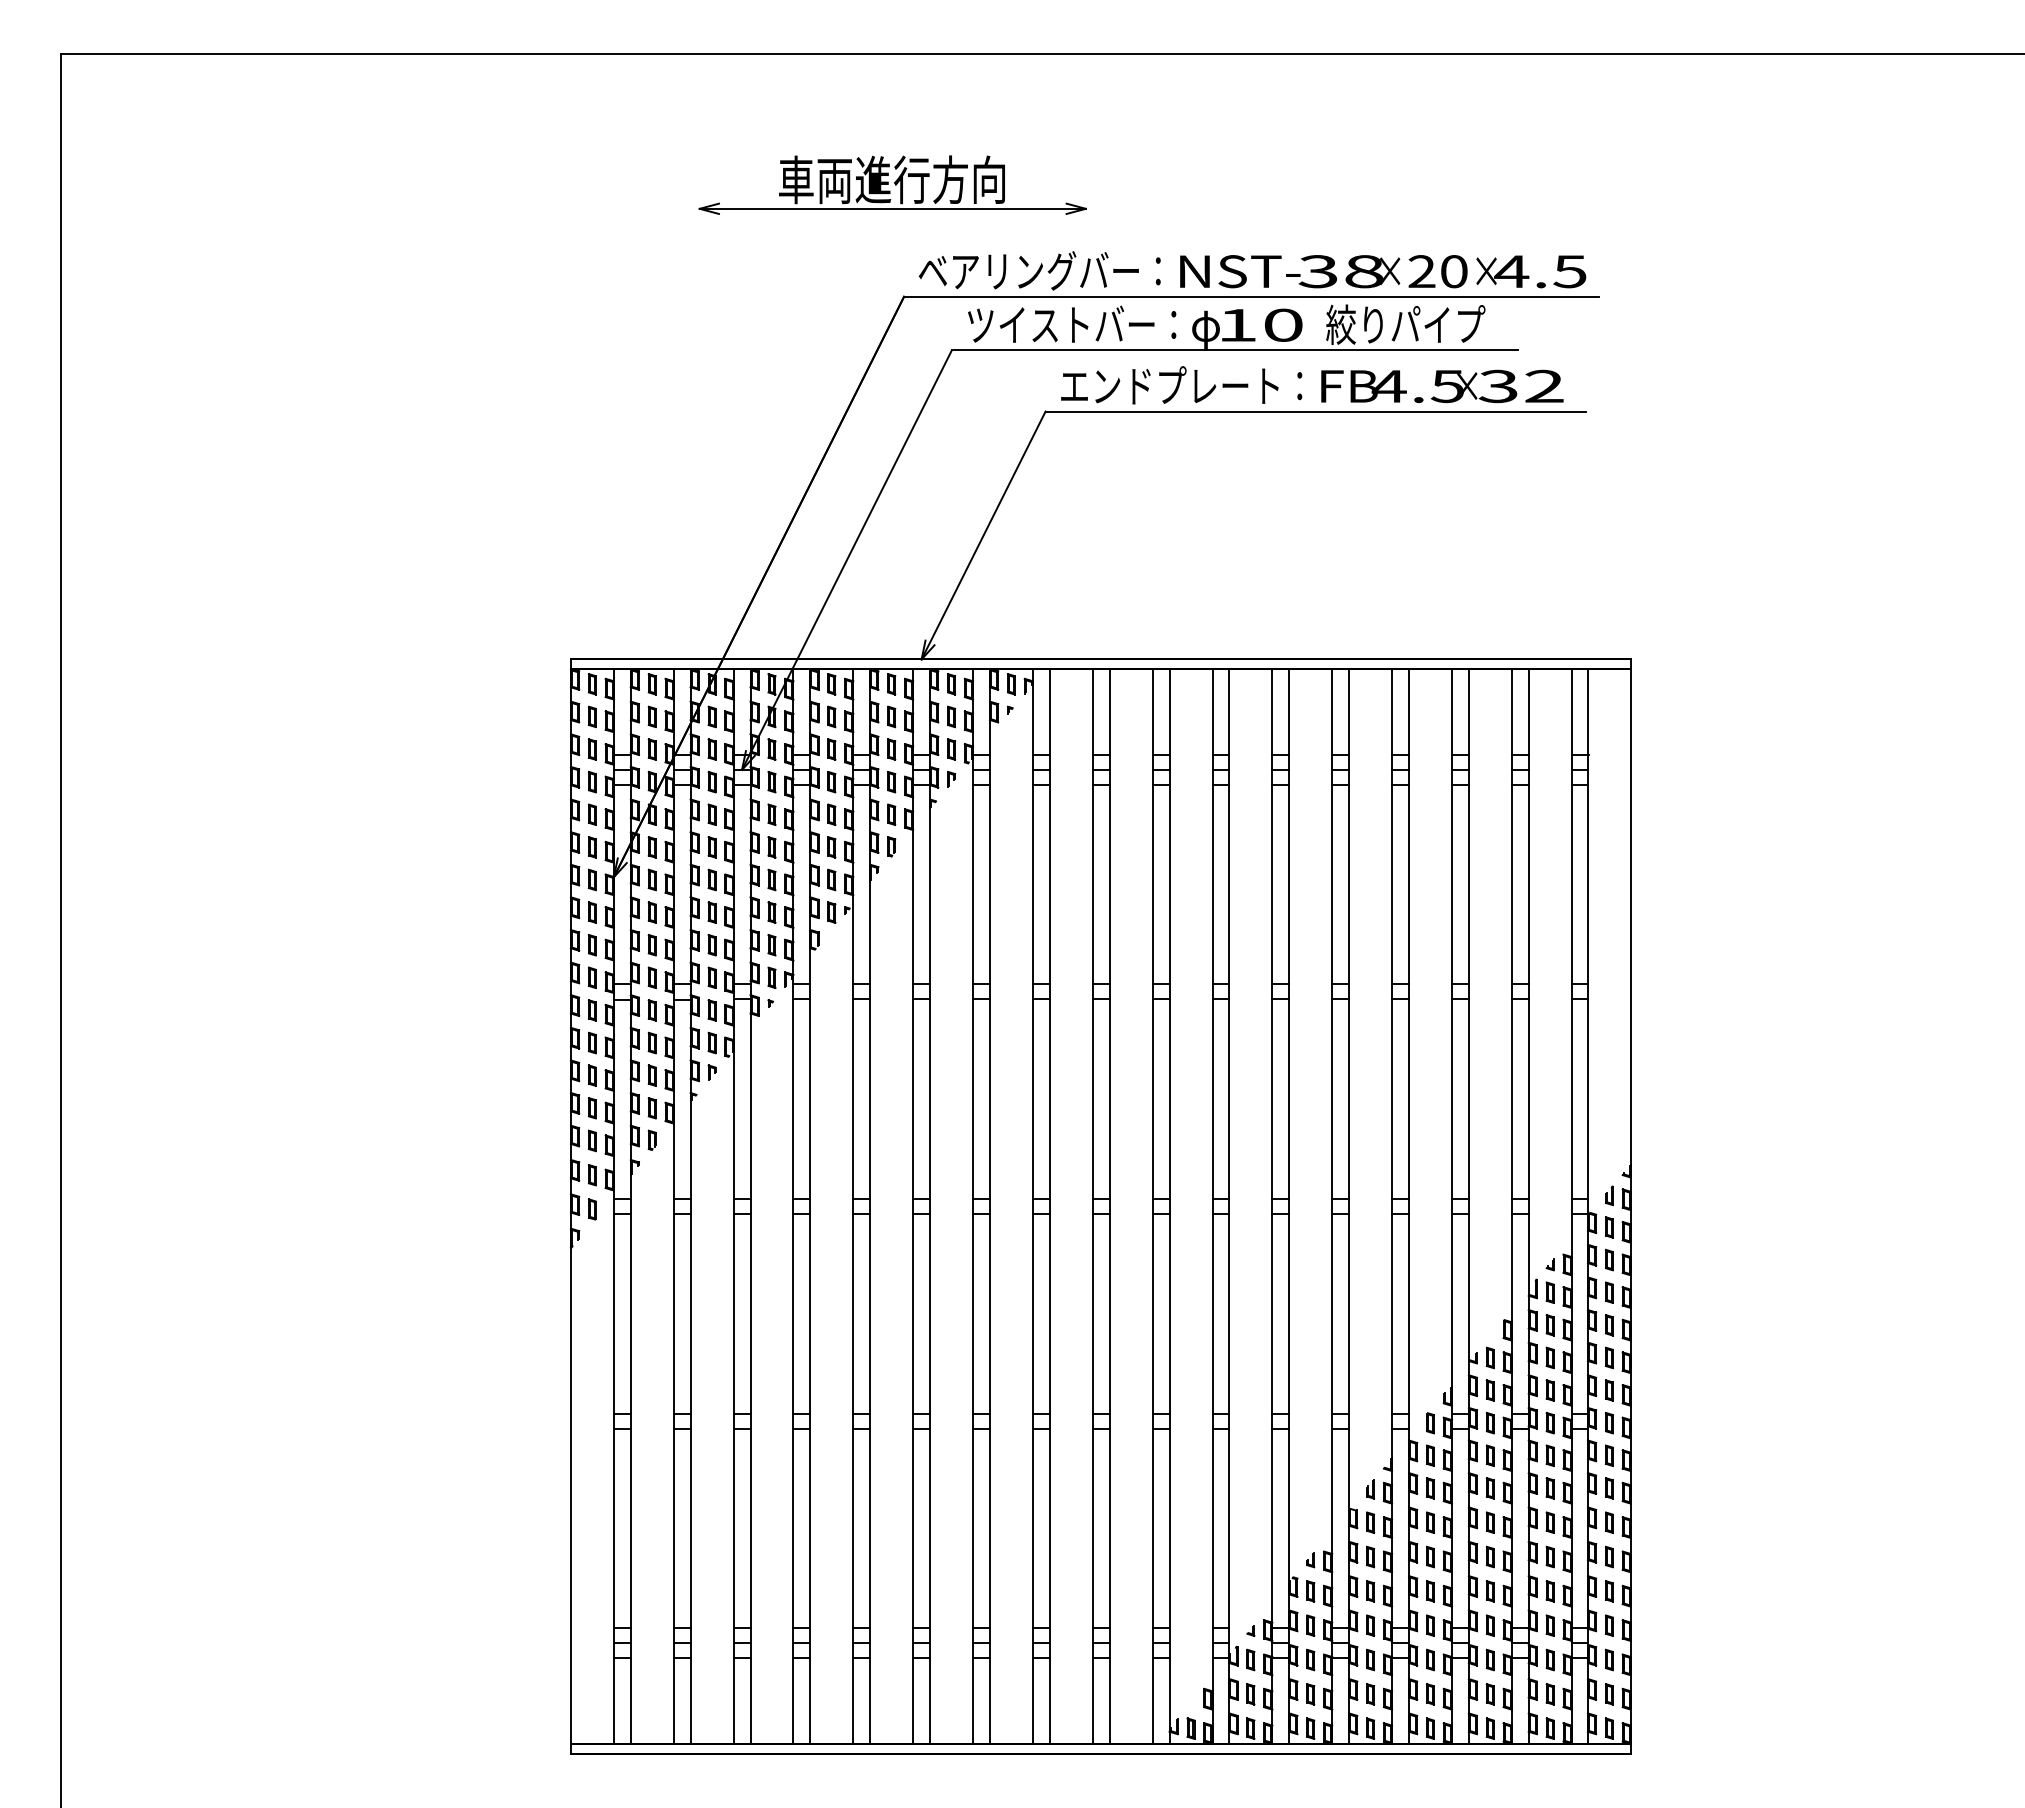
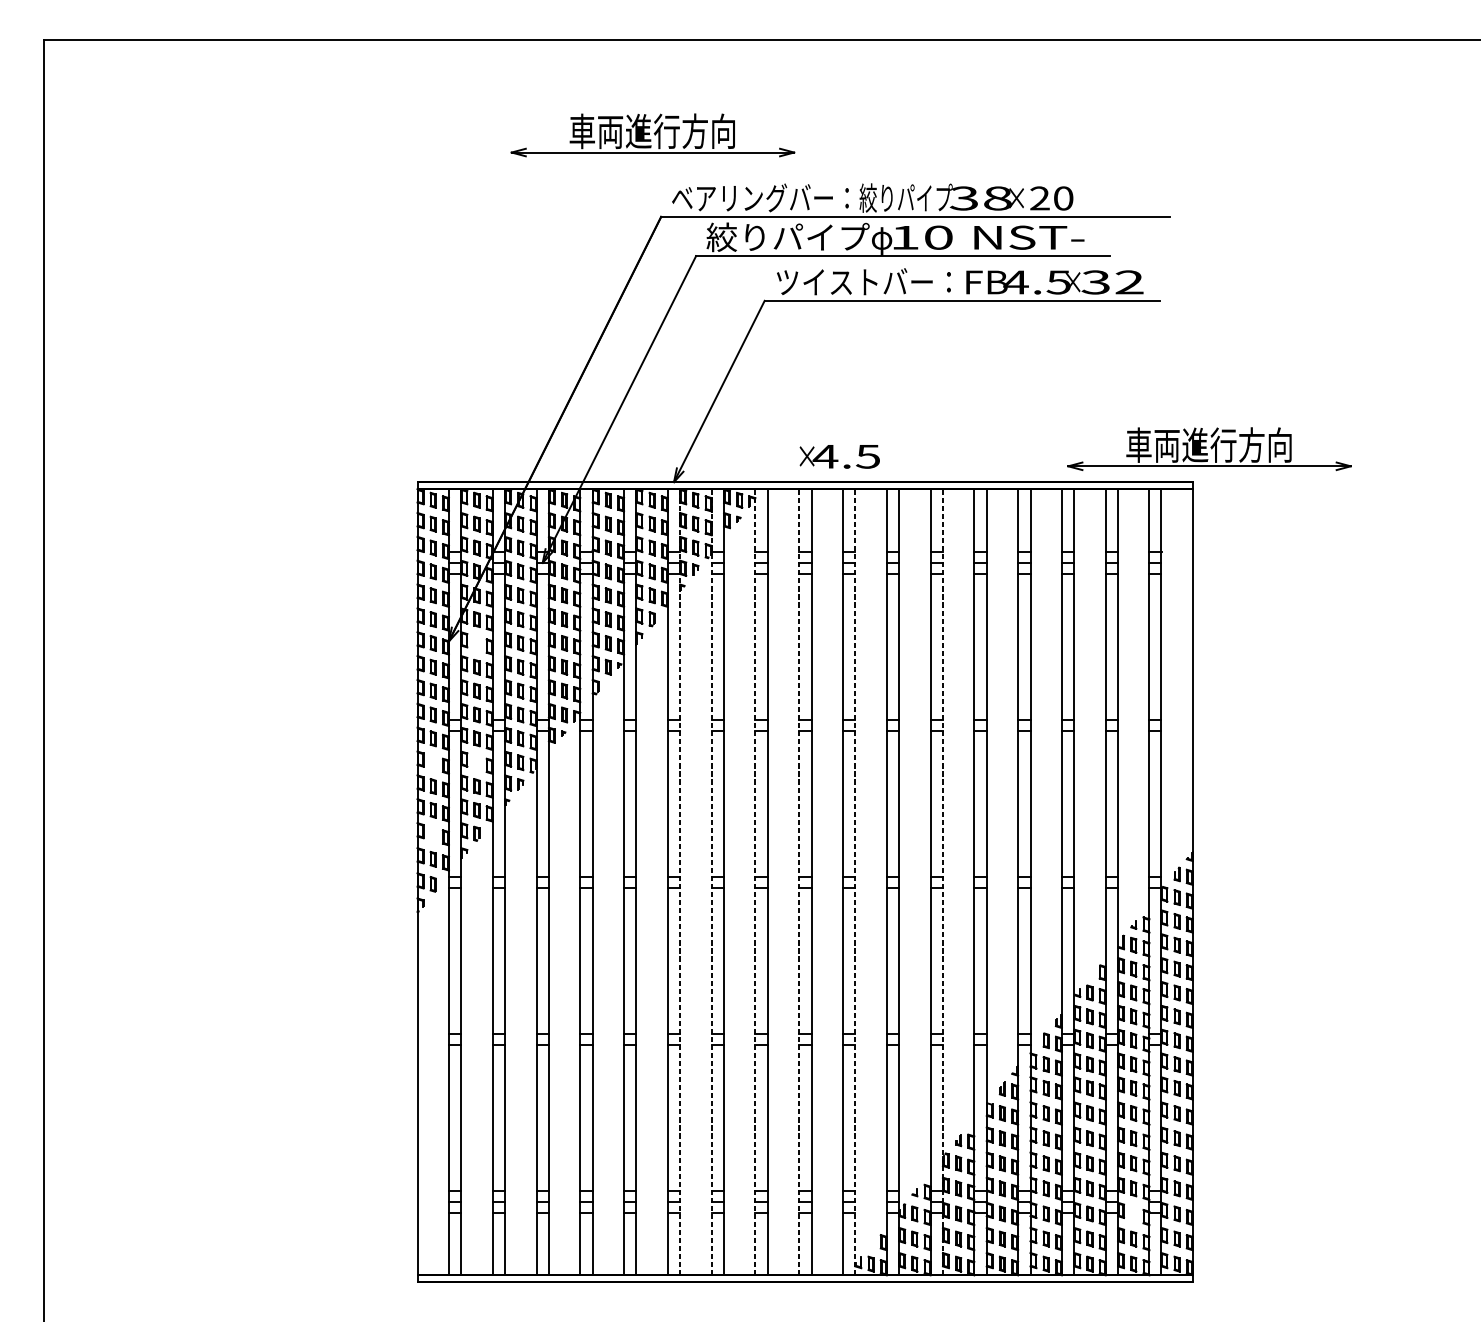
text: (1238, 270) -> (905, 197), NST- -> 絞りパイプ
text: (1531, 271) -> (839, 456), moved
text: (1077, 324) -> (788, 237), ツイストバー： -> 絞りパイプ
text: (1405, 324) -> (1027, 237), 絞りパイプ -> NST-
text: (1181, 385) -> (864, 281), エンドプレート： -> ツイストバー：
part: (1653, 613) -> (1209, 448), added
part: (651, 879) -> (476, 643), removed
part: (592, 1042) -> (433, 762), removed
part: (651, 1042) -> (476, 762), removed
part: (592, 1140) -> (433, 833), removed
line: (930, 1206) -> (680, 882), solid -> dashed
line: (973, 1206) -> (711, 882), solid -> dashed
line: (1032, 1206) -> (755, 882), solid -> dashed
line: (1092, 1206) -> (799, 882), solid -> dashed
line: (1169, 1206) -> (855, 882), solid -> dashed
line: (1289, 1206) -> (943, 882), solid -> dashed
part: (1549, 1659) -> (1133, 1213), removed

